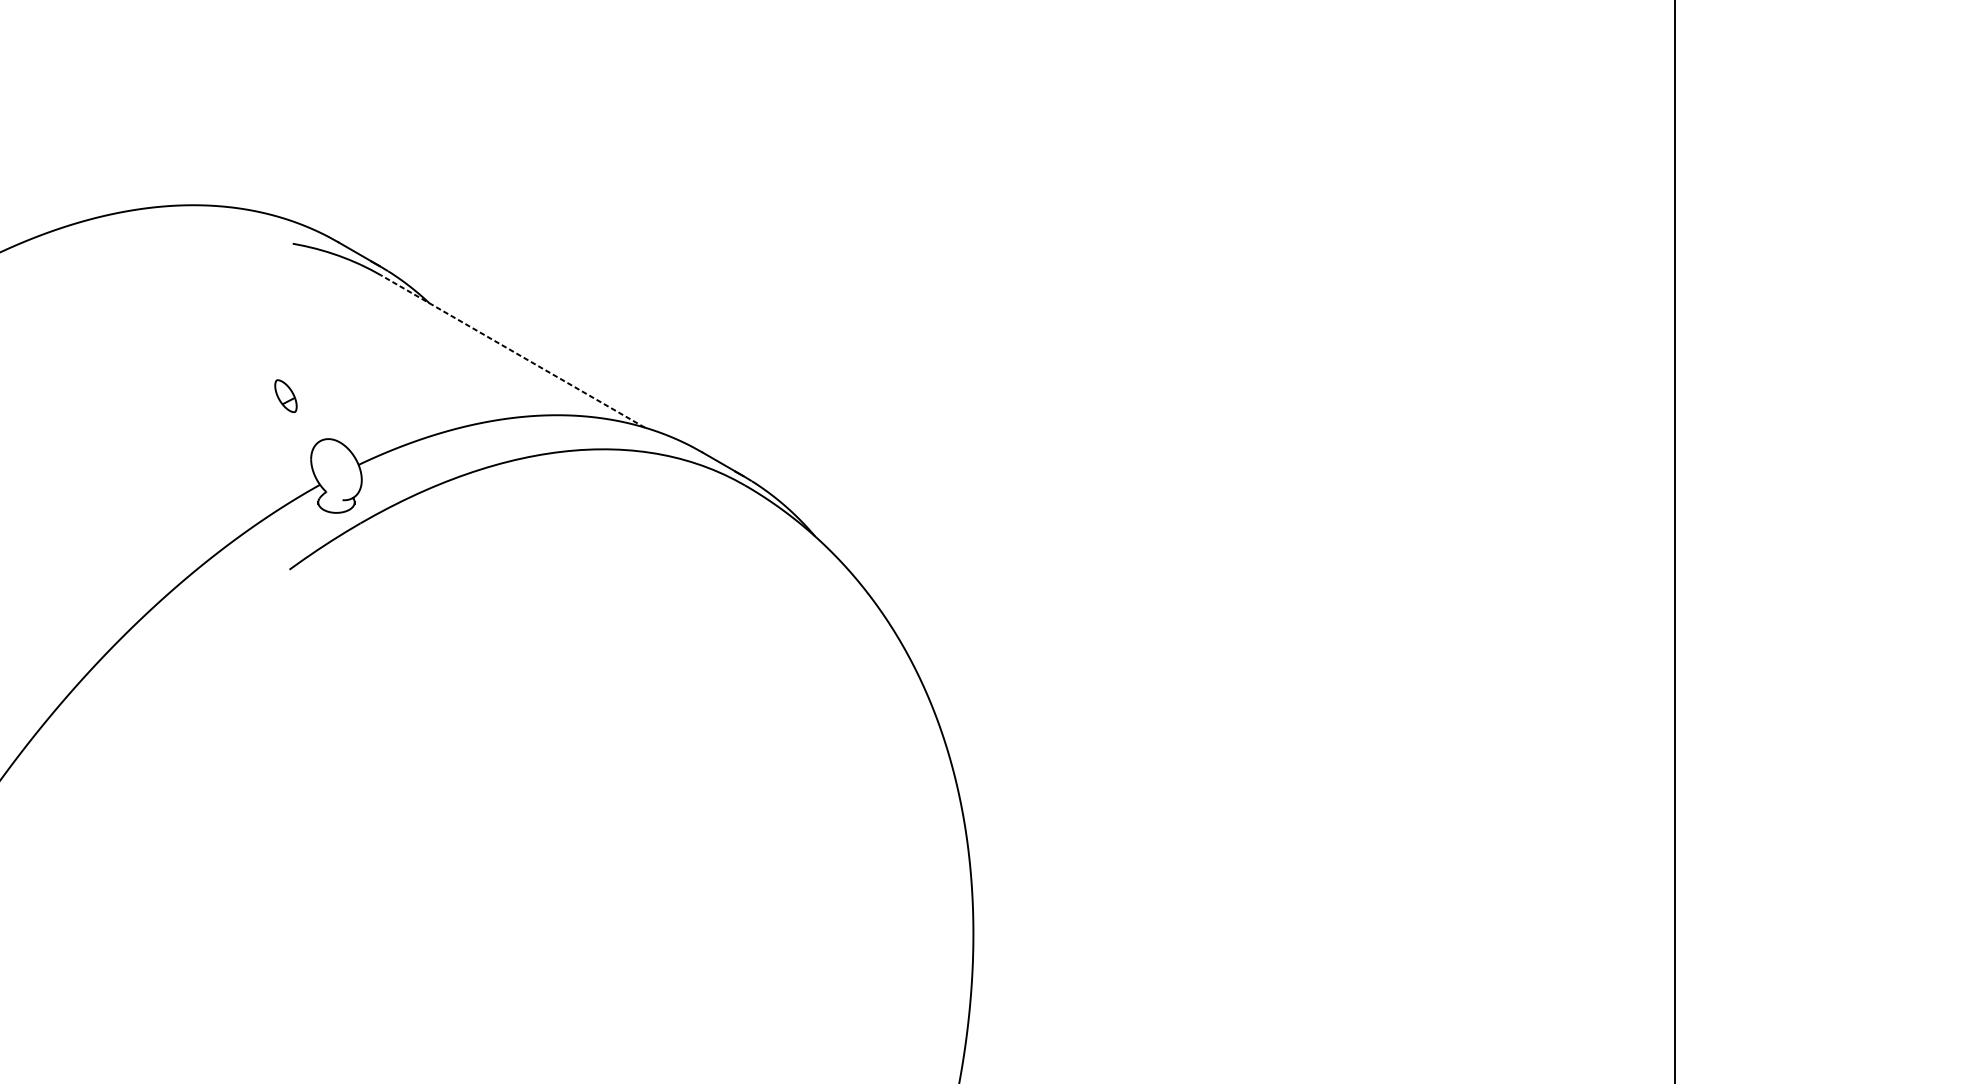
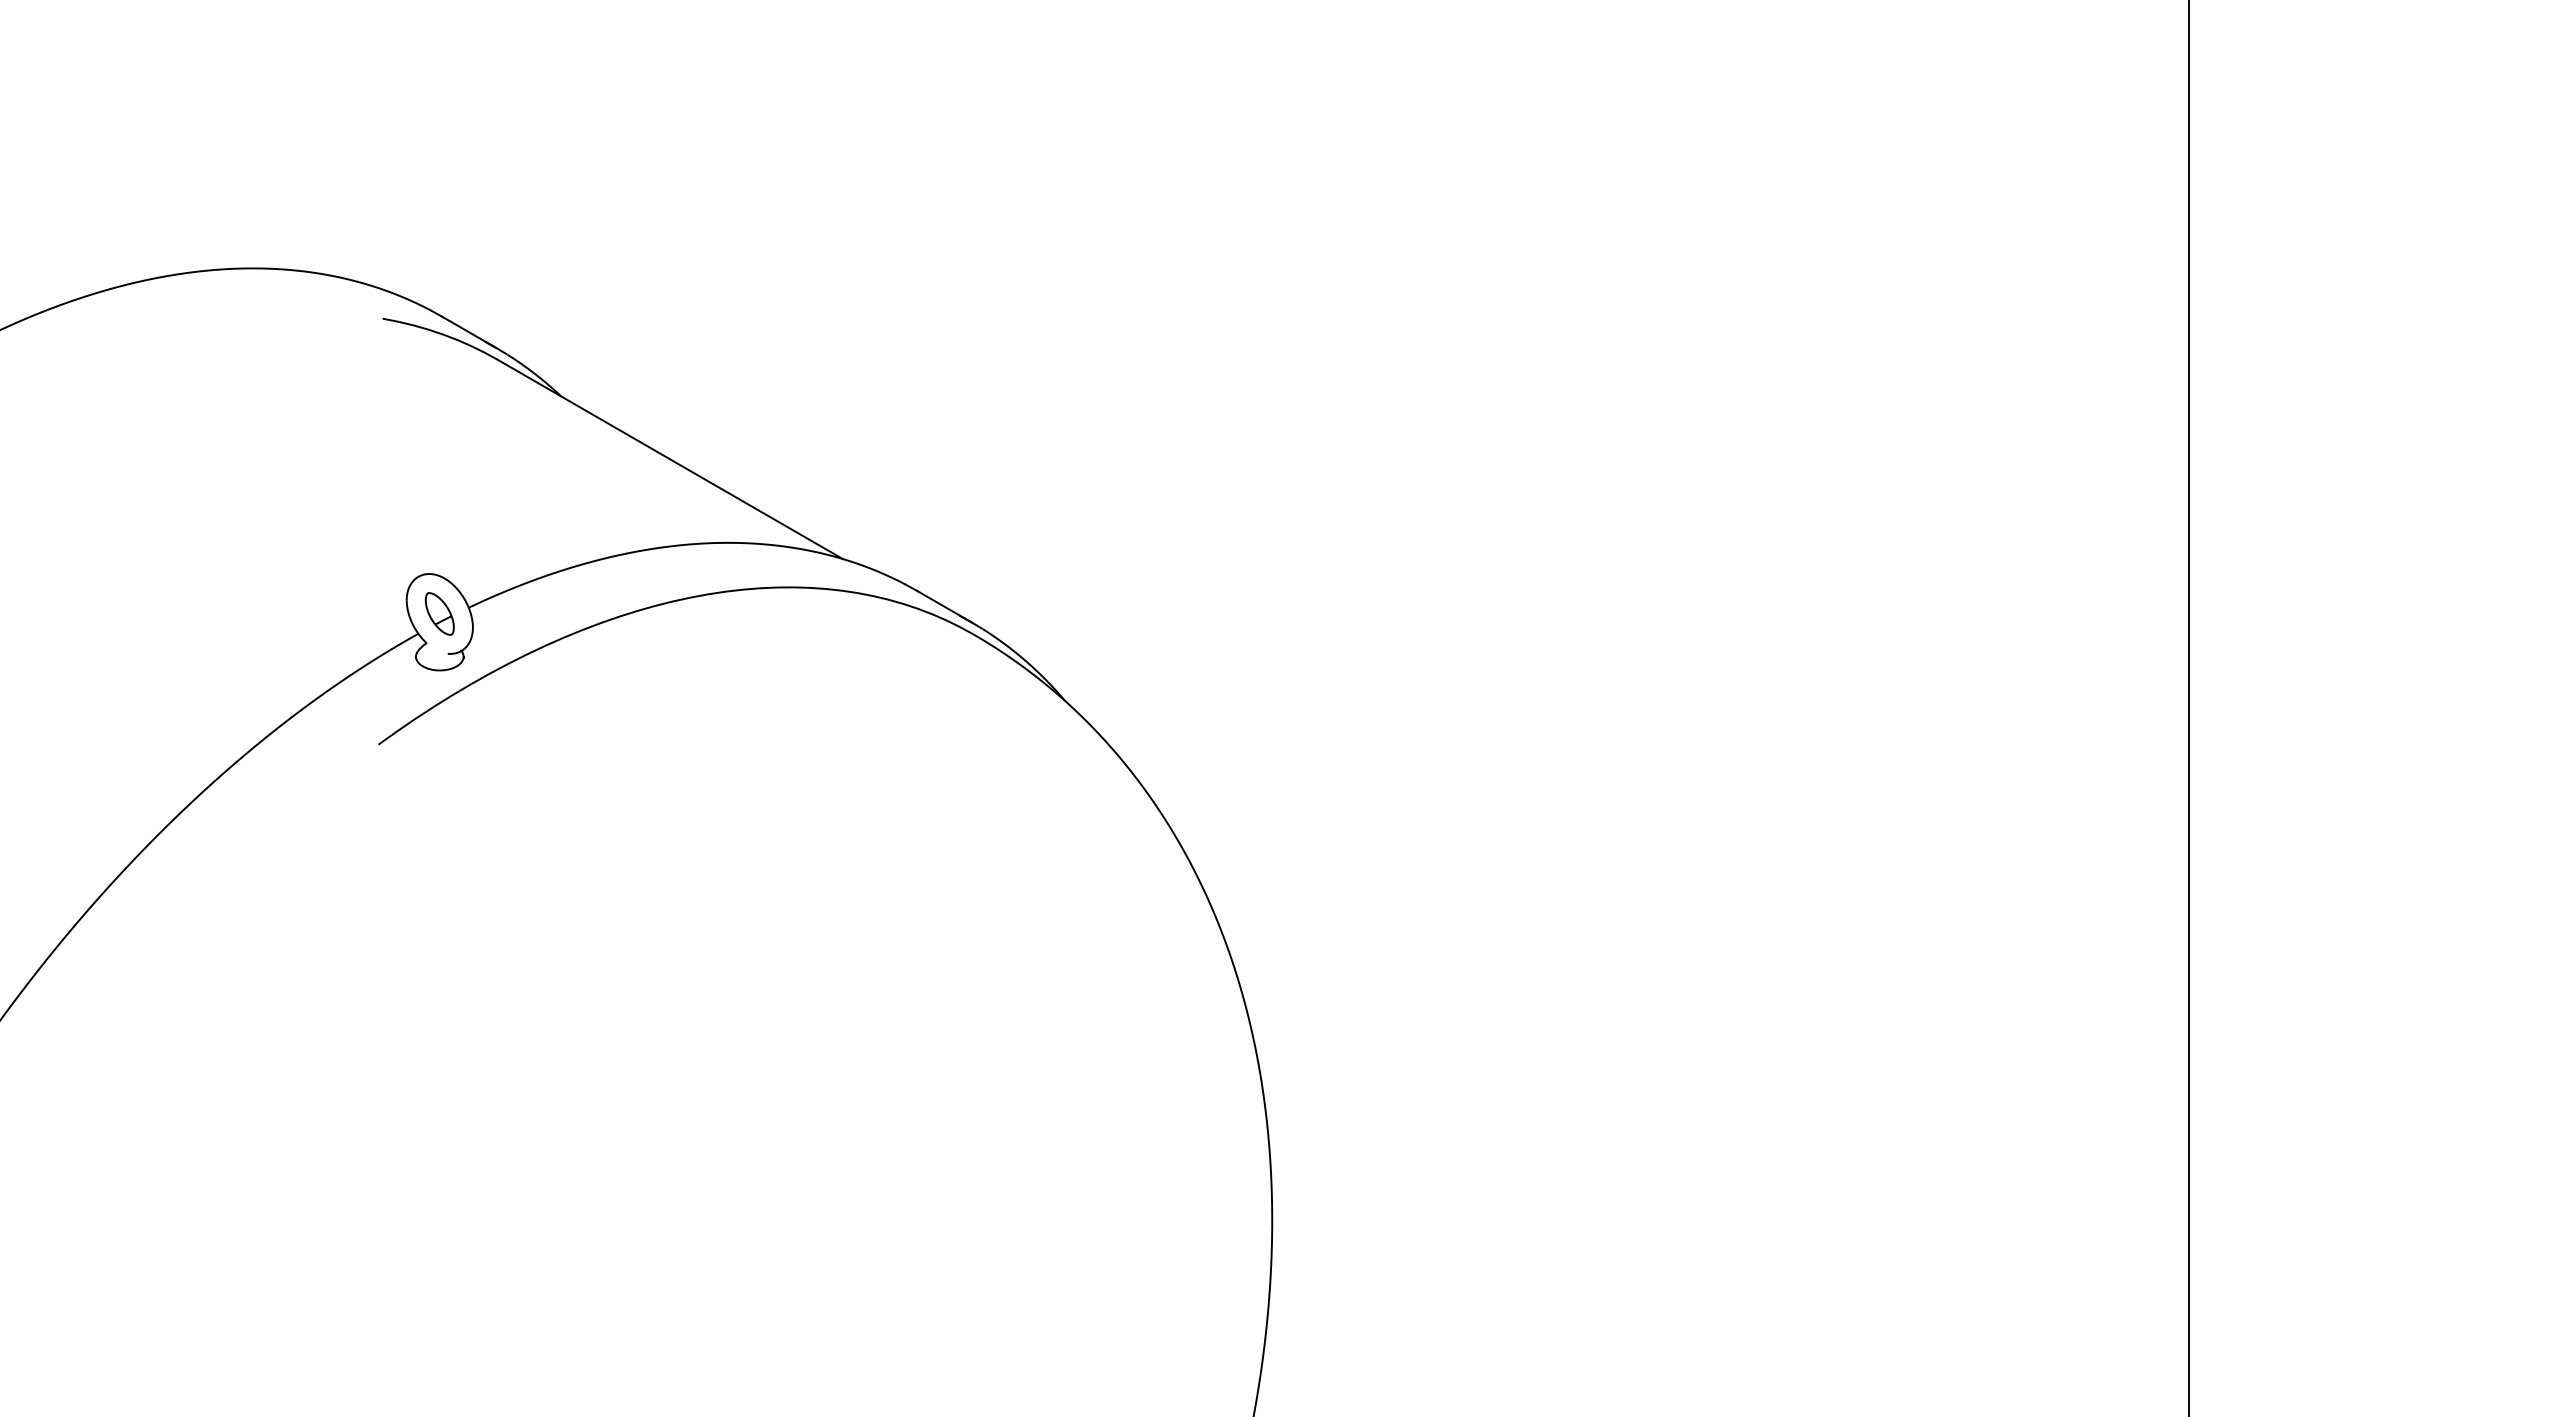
line: (512, 351) -> (670, 459), dashed -> solid
part: (285, 395) -> (439, 613), moved

